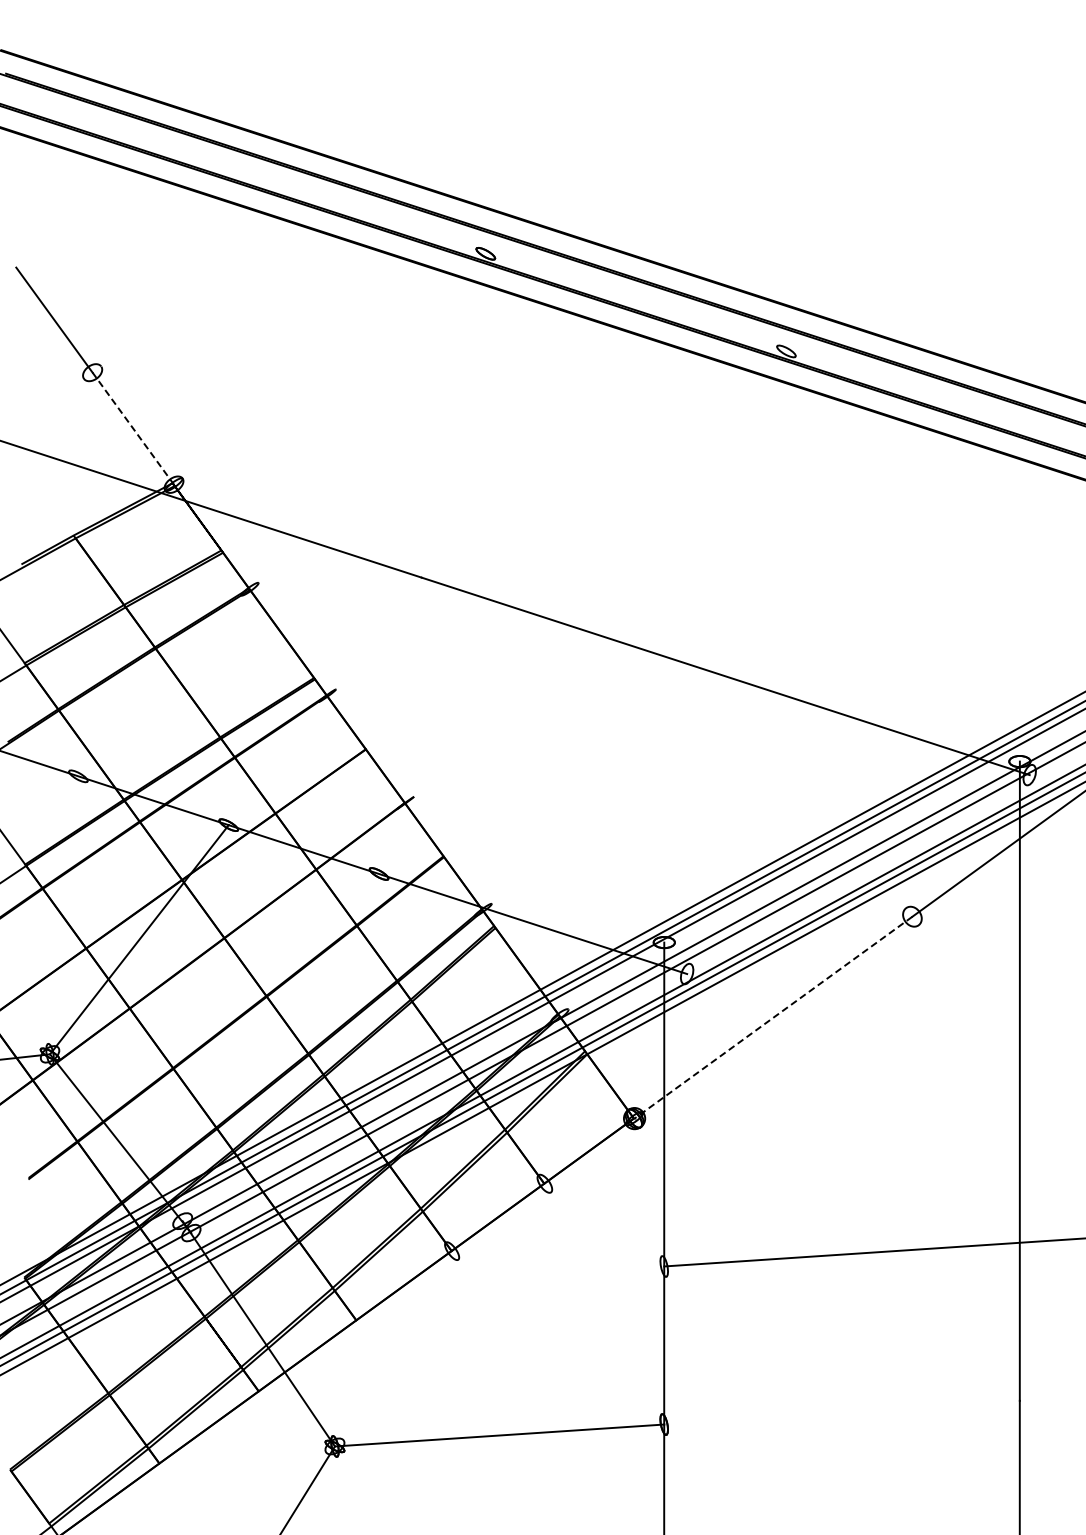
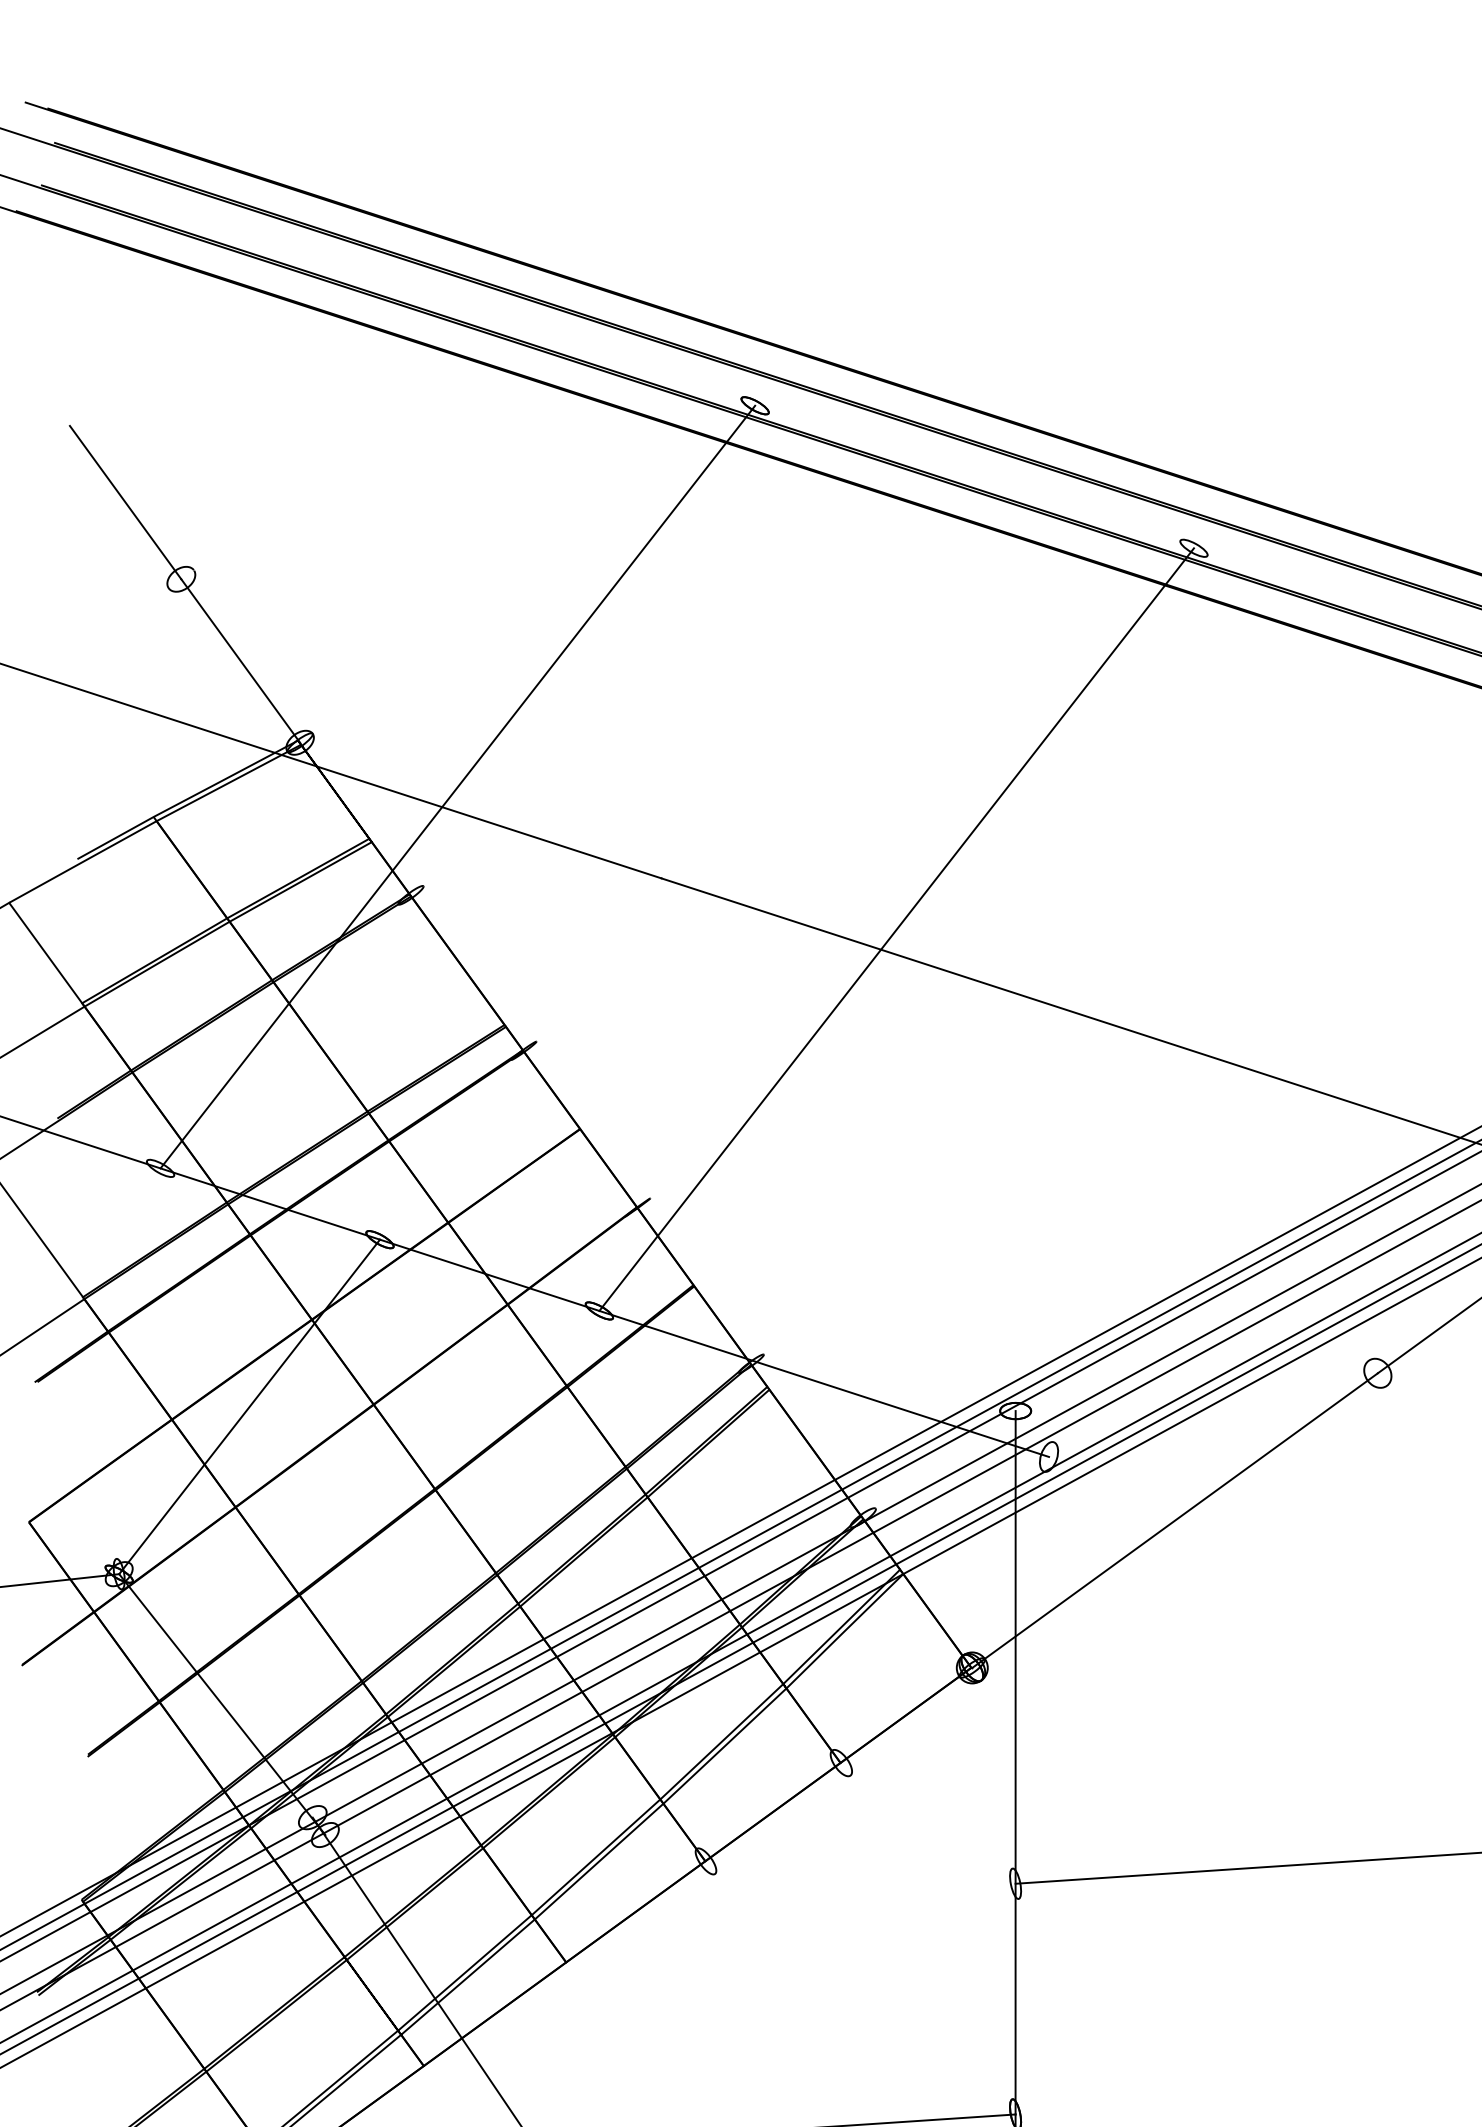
line: (133, 428) -> (240, 660), dashed -> solid
line: (281, 514) -> (456, 786), added
line: (582, 612) -> (896, 929), added
line: (773, 1017) -> (1175, 1520), dashed -> solid

